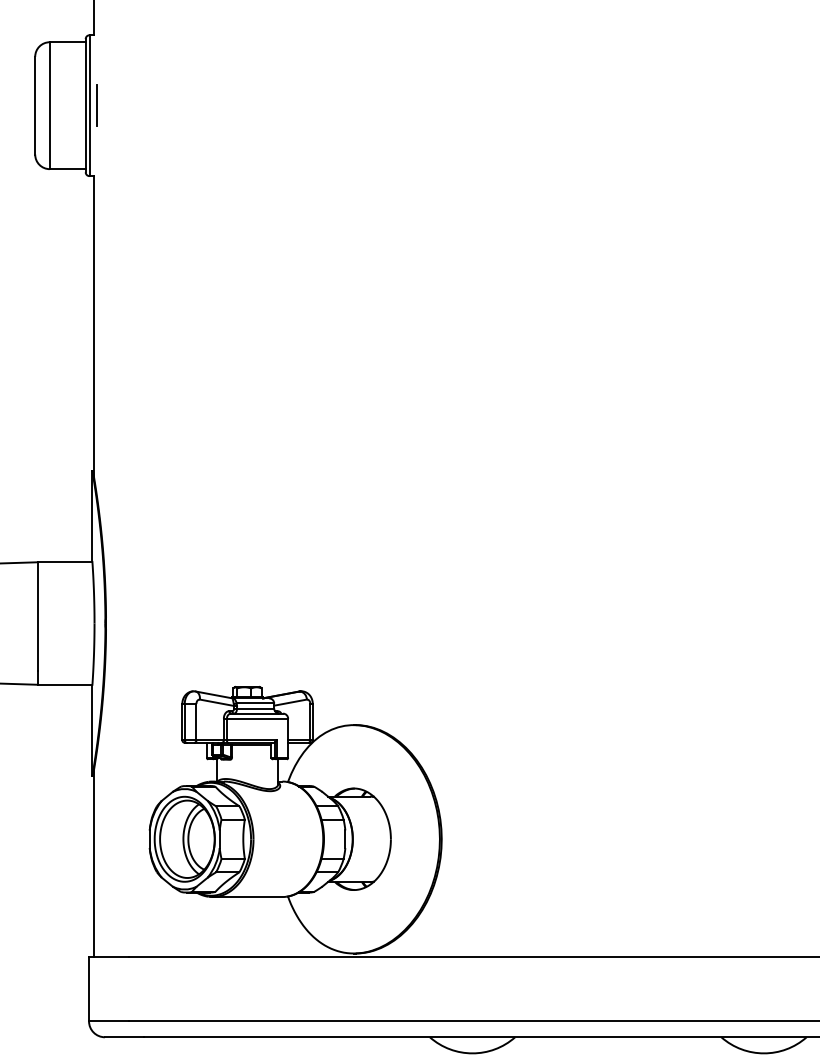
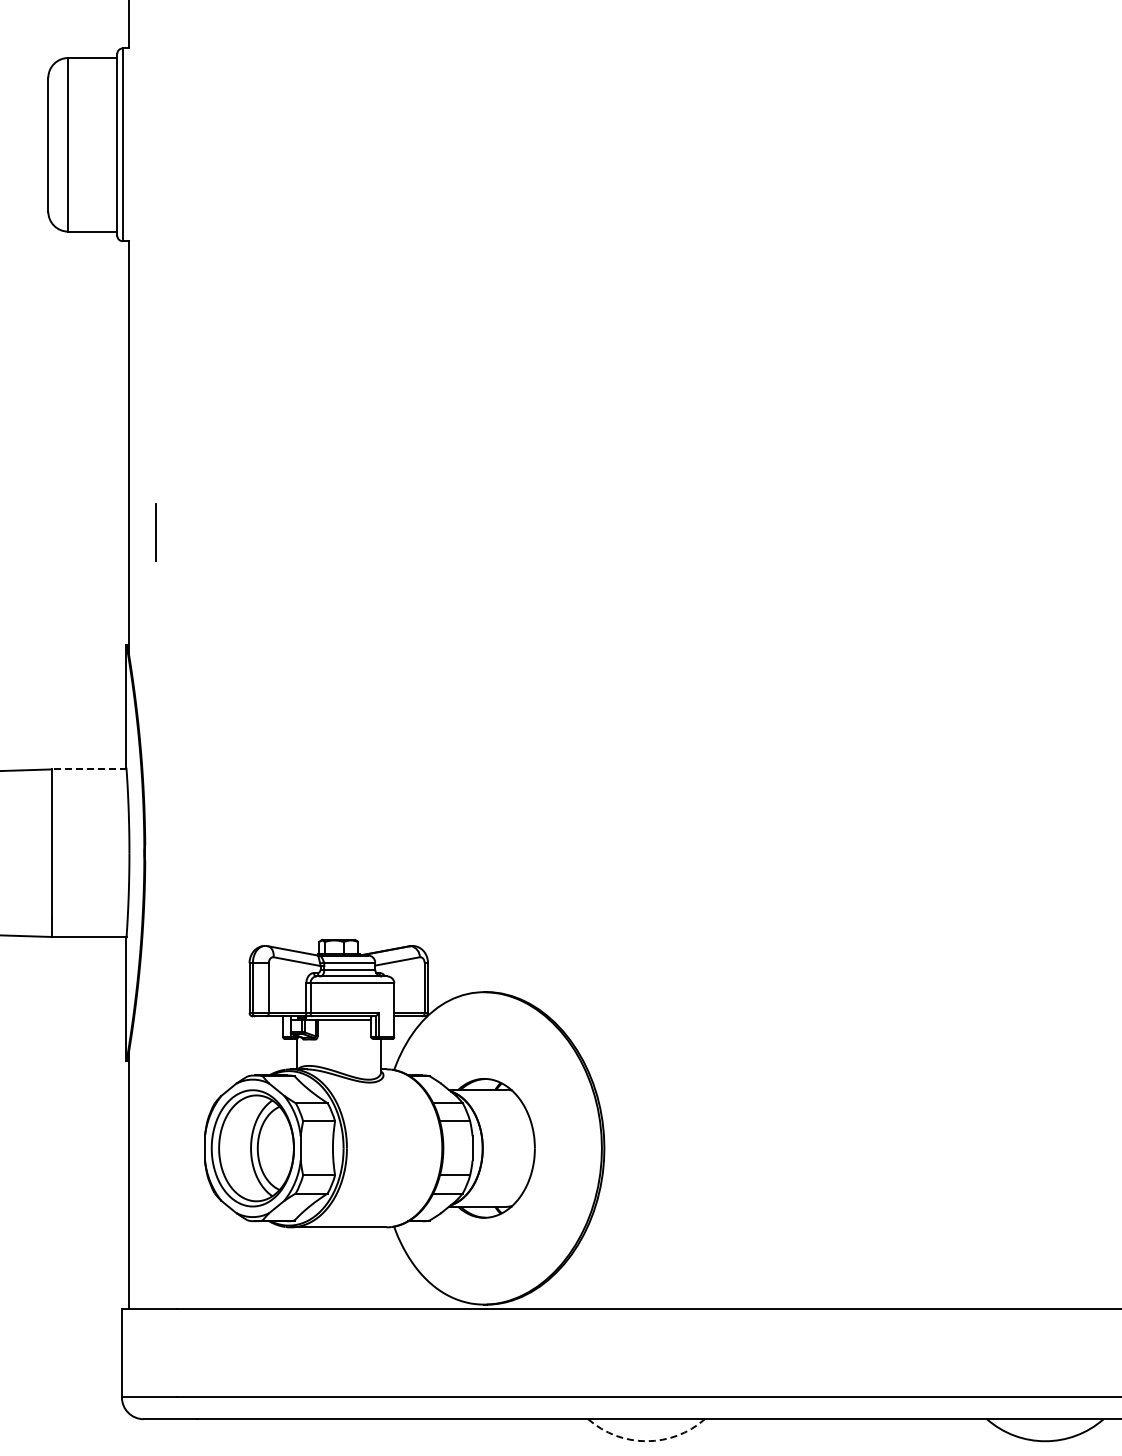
line: (96, 105) -> (155, 532), moved
line: (64, 562) -> (88, 769), solid -> dashed
arc: (472, 1053) -> (646, 1441), solid -> dashed

